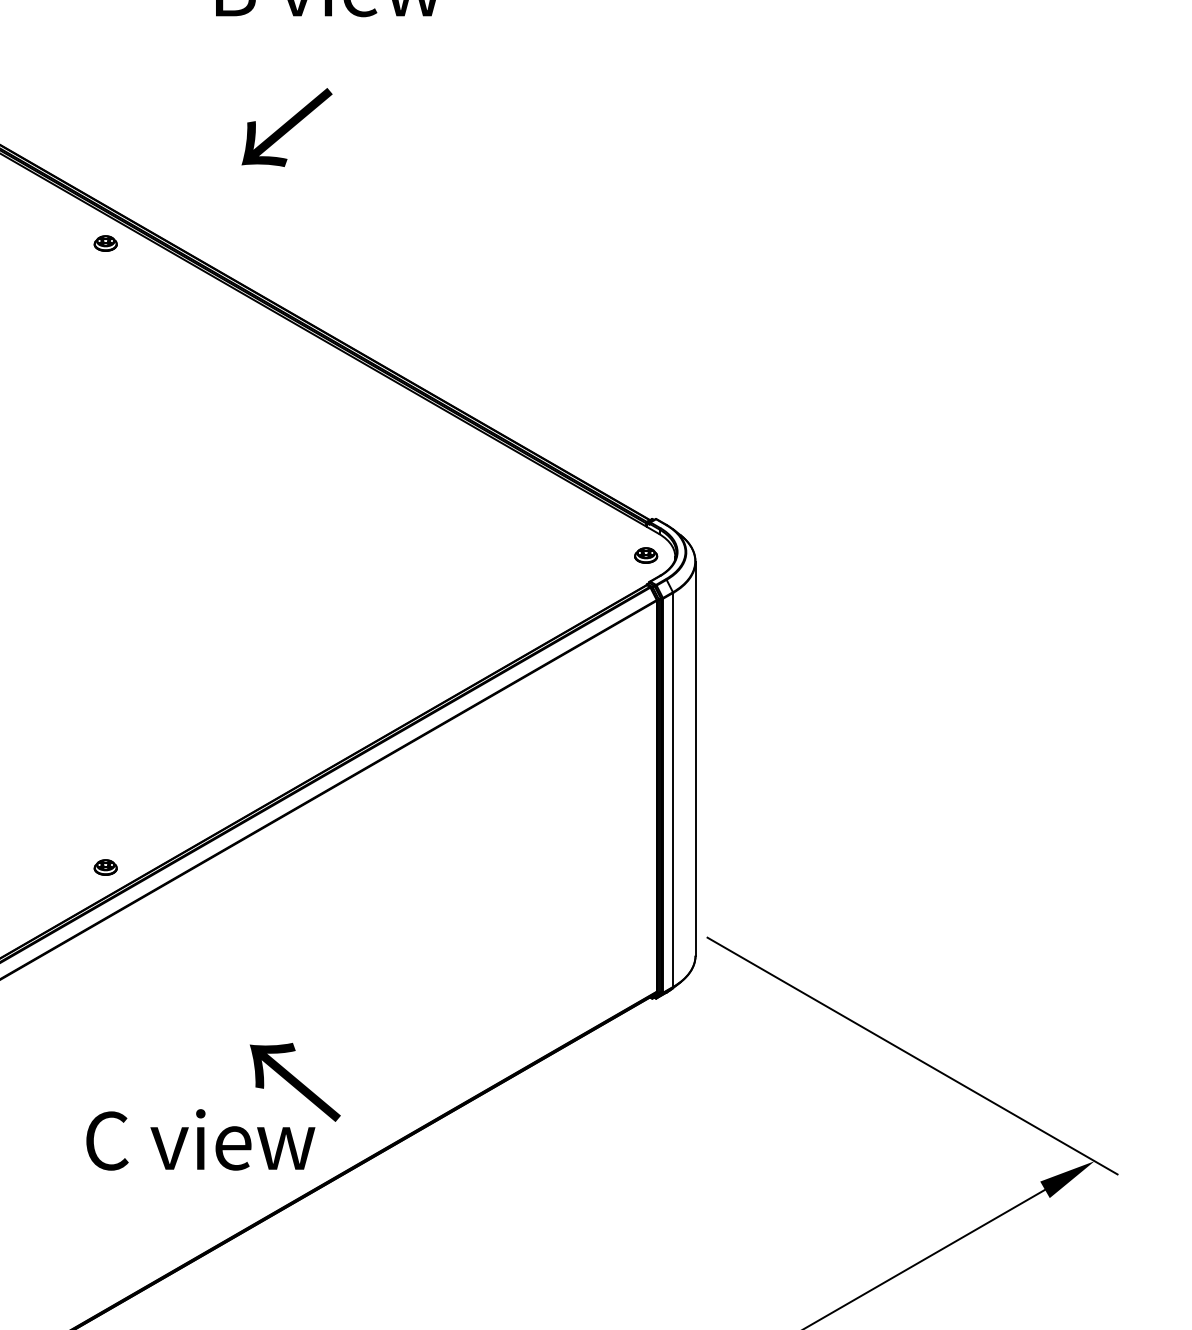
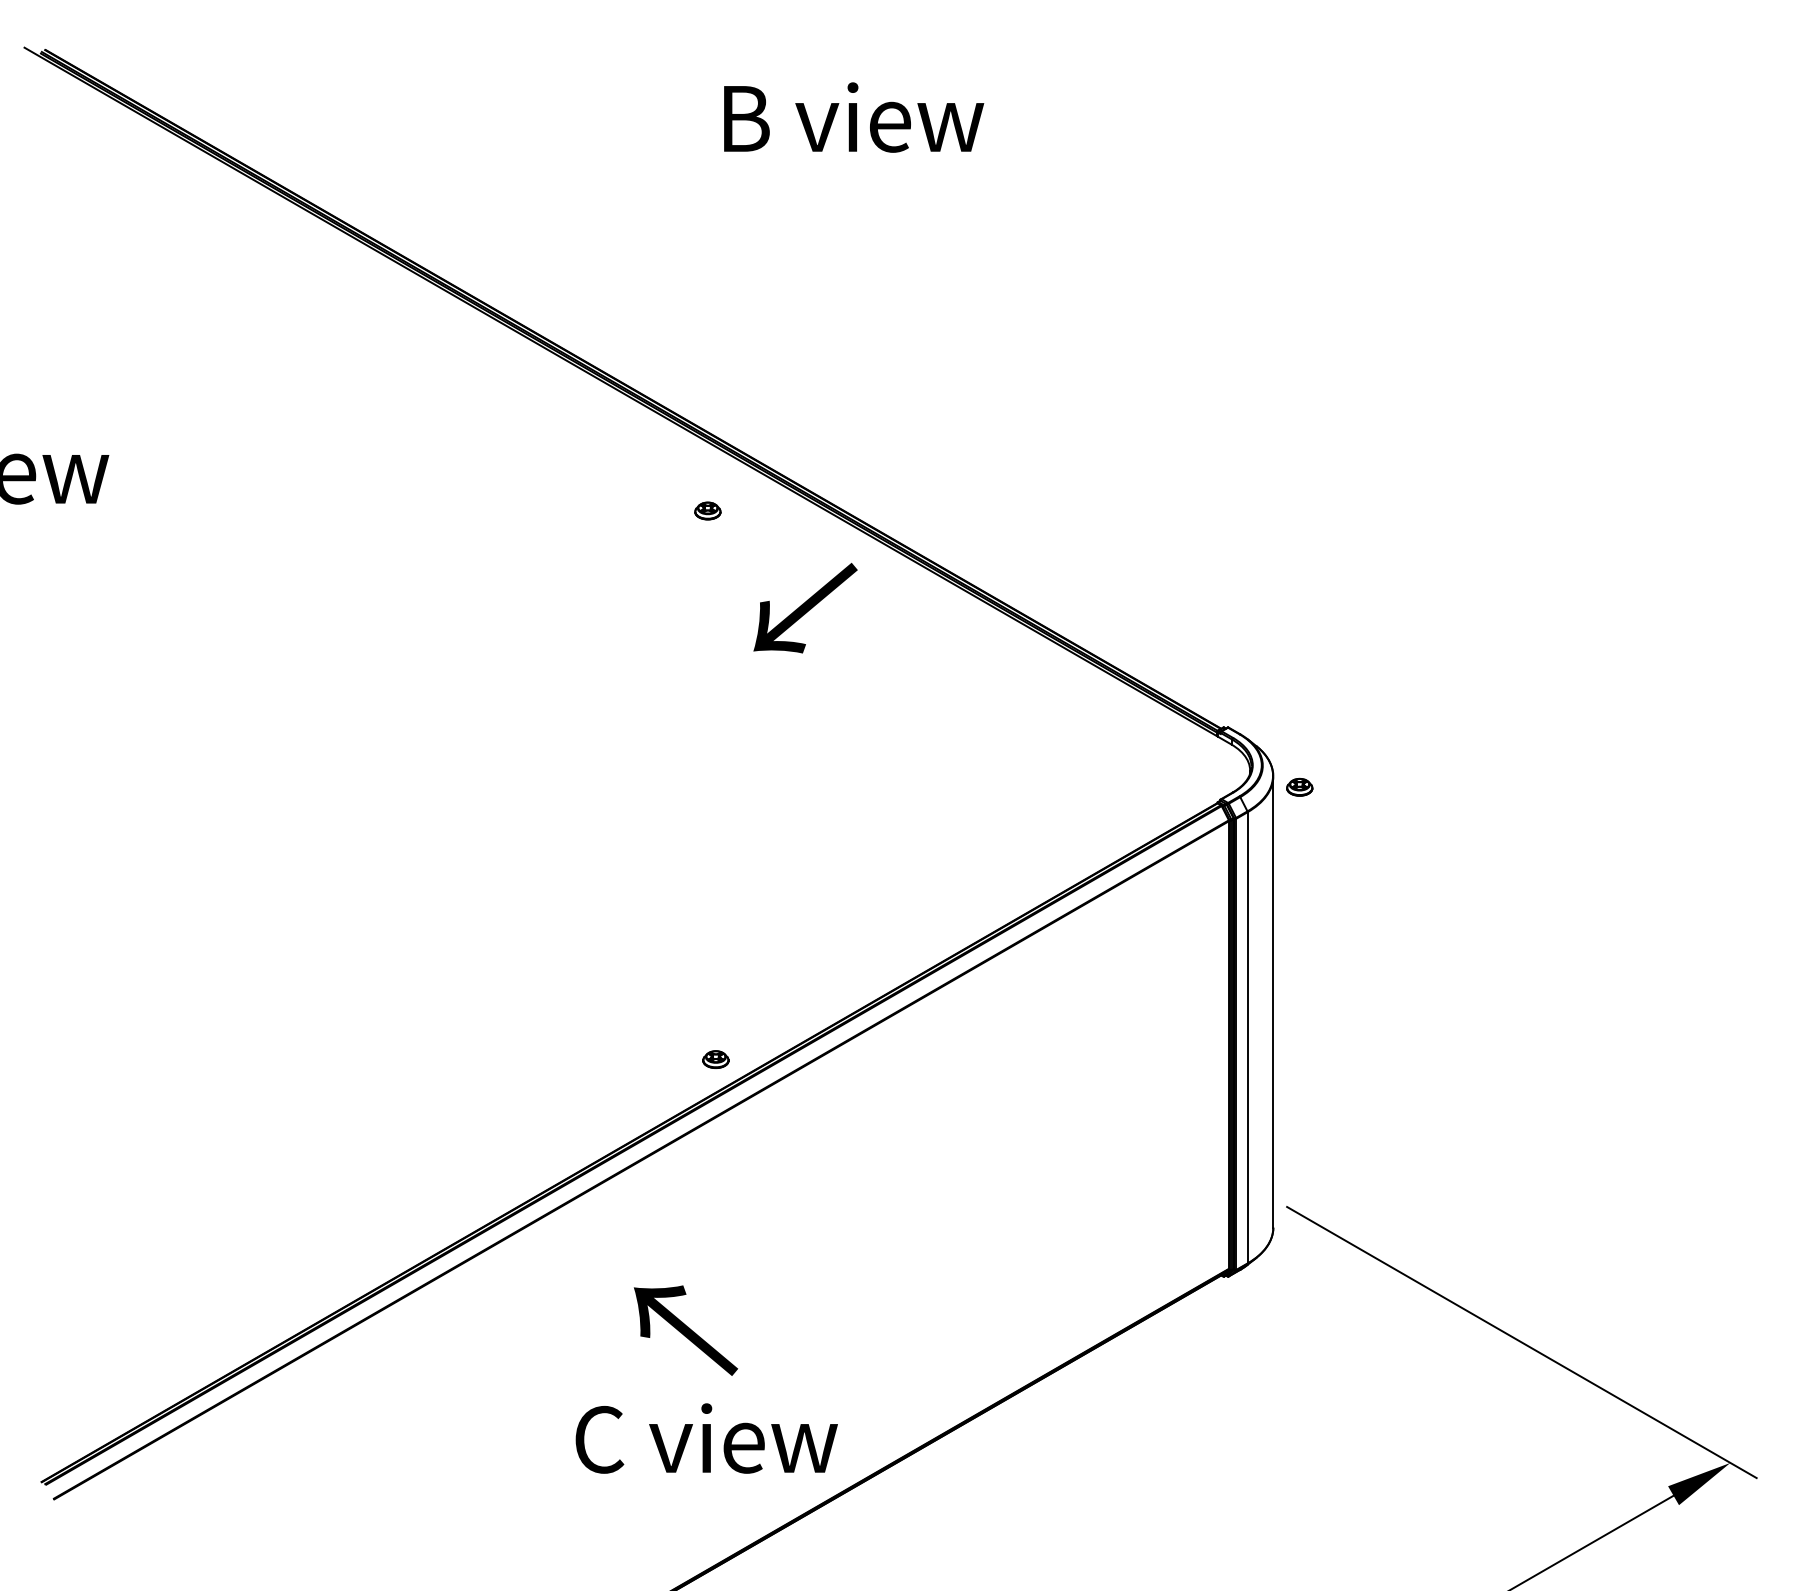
text: (287, 127) -> (805, 608), moved
part: (105, 243) -> (707, 510), moved
part: (645, 554) -> (1299, 786), moved
part: (105, 867) -> (715, 1059), moved
text: (294, 1082) -> (685, 1330), moved

